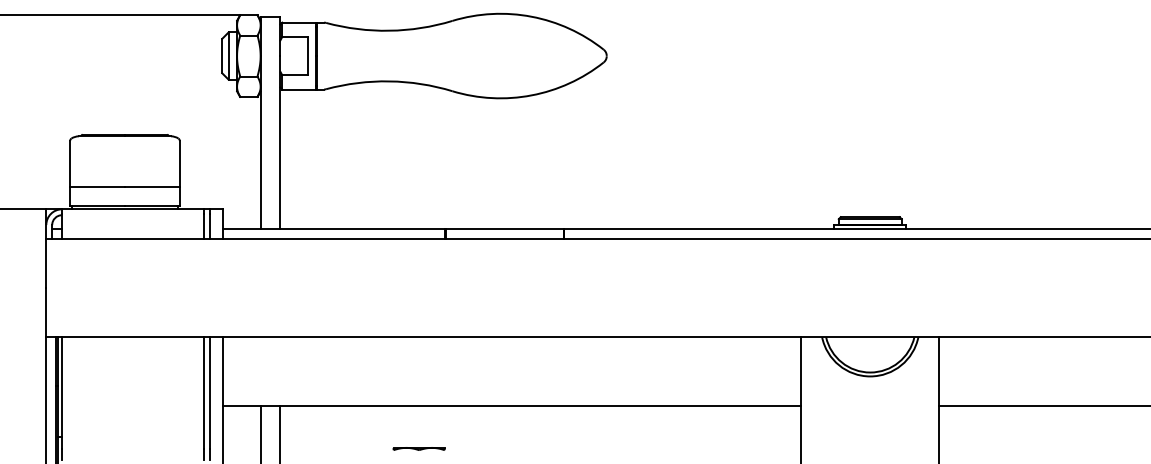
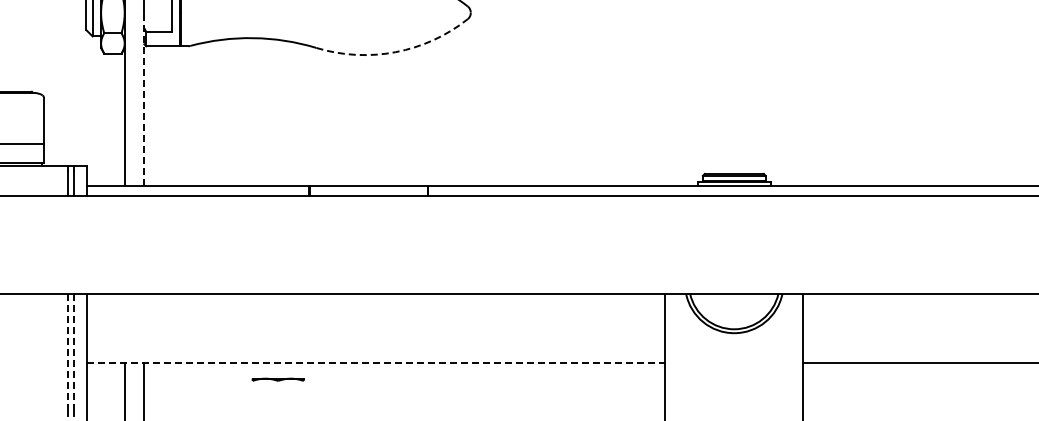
arc: (531, 95) -> (395, 52), solid -> dashed
line: (280, 142) -> (144, 99), solid -> dashed
line: (203, 392) -> (67, 349), solid -> dashed
line: (209, 392) -> (73, 349), solid -> dashed
line: (512, 405) -> (376, 362), solid -> dashed
line: (418, 448) -> (277, 379), moved

